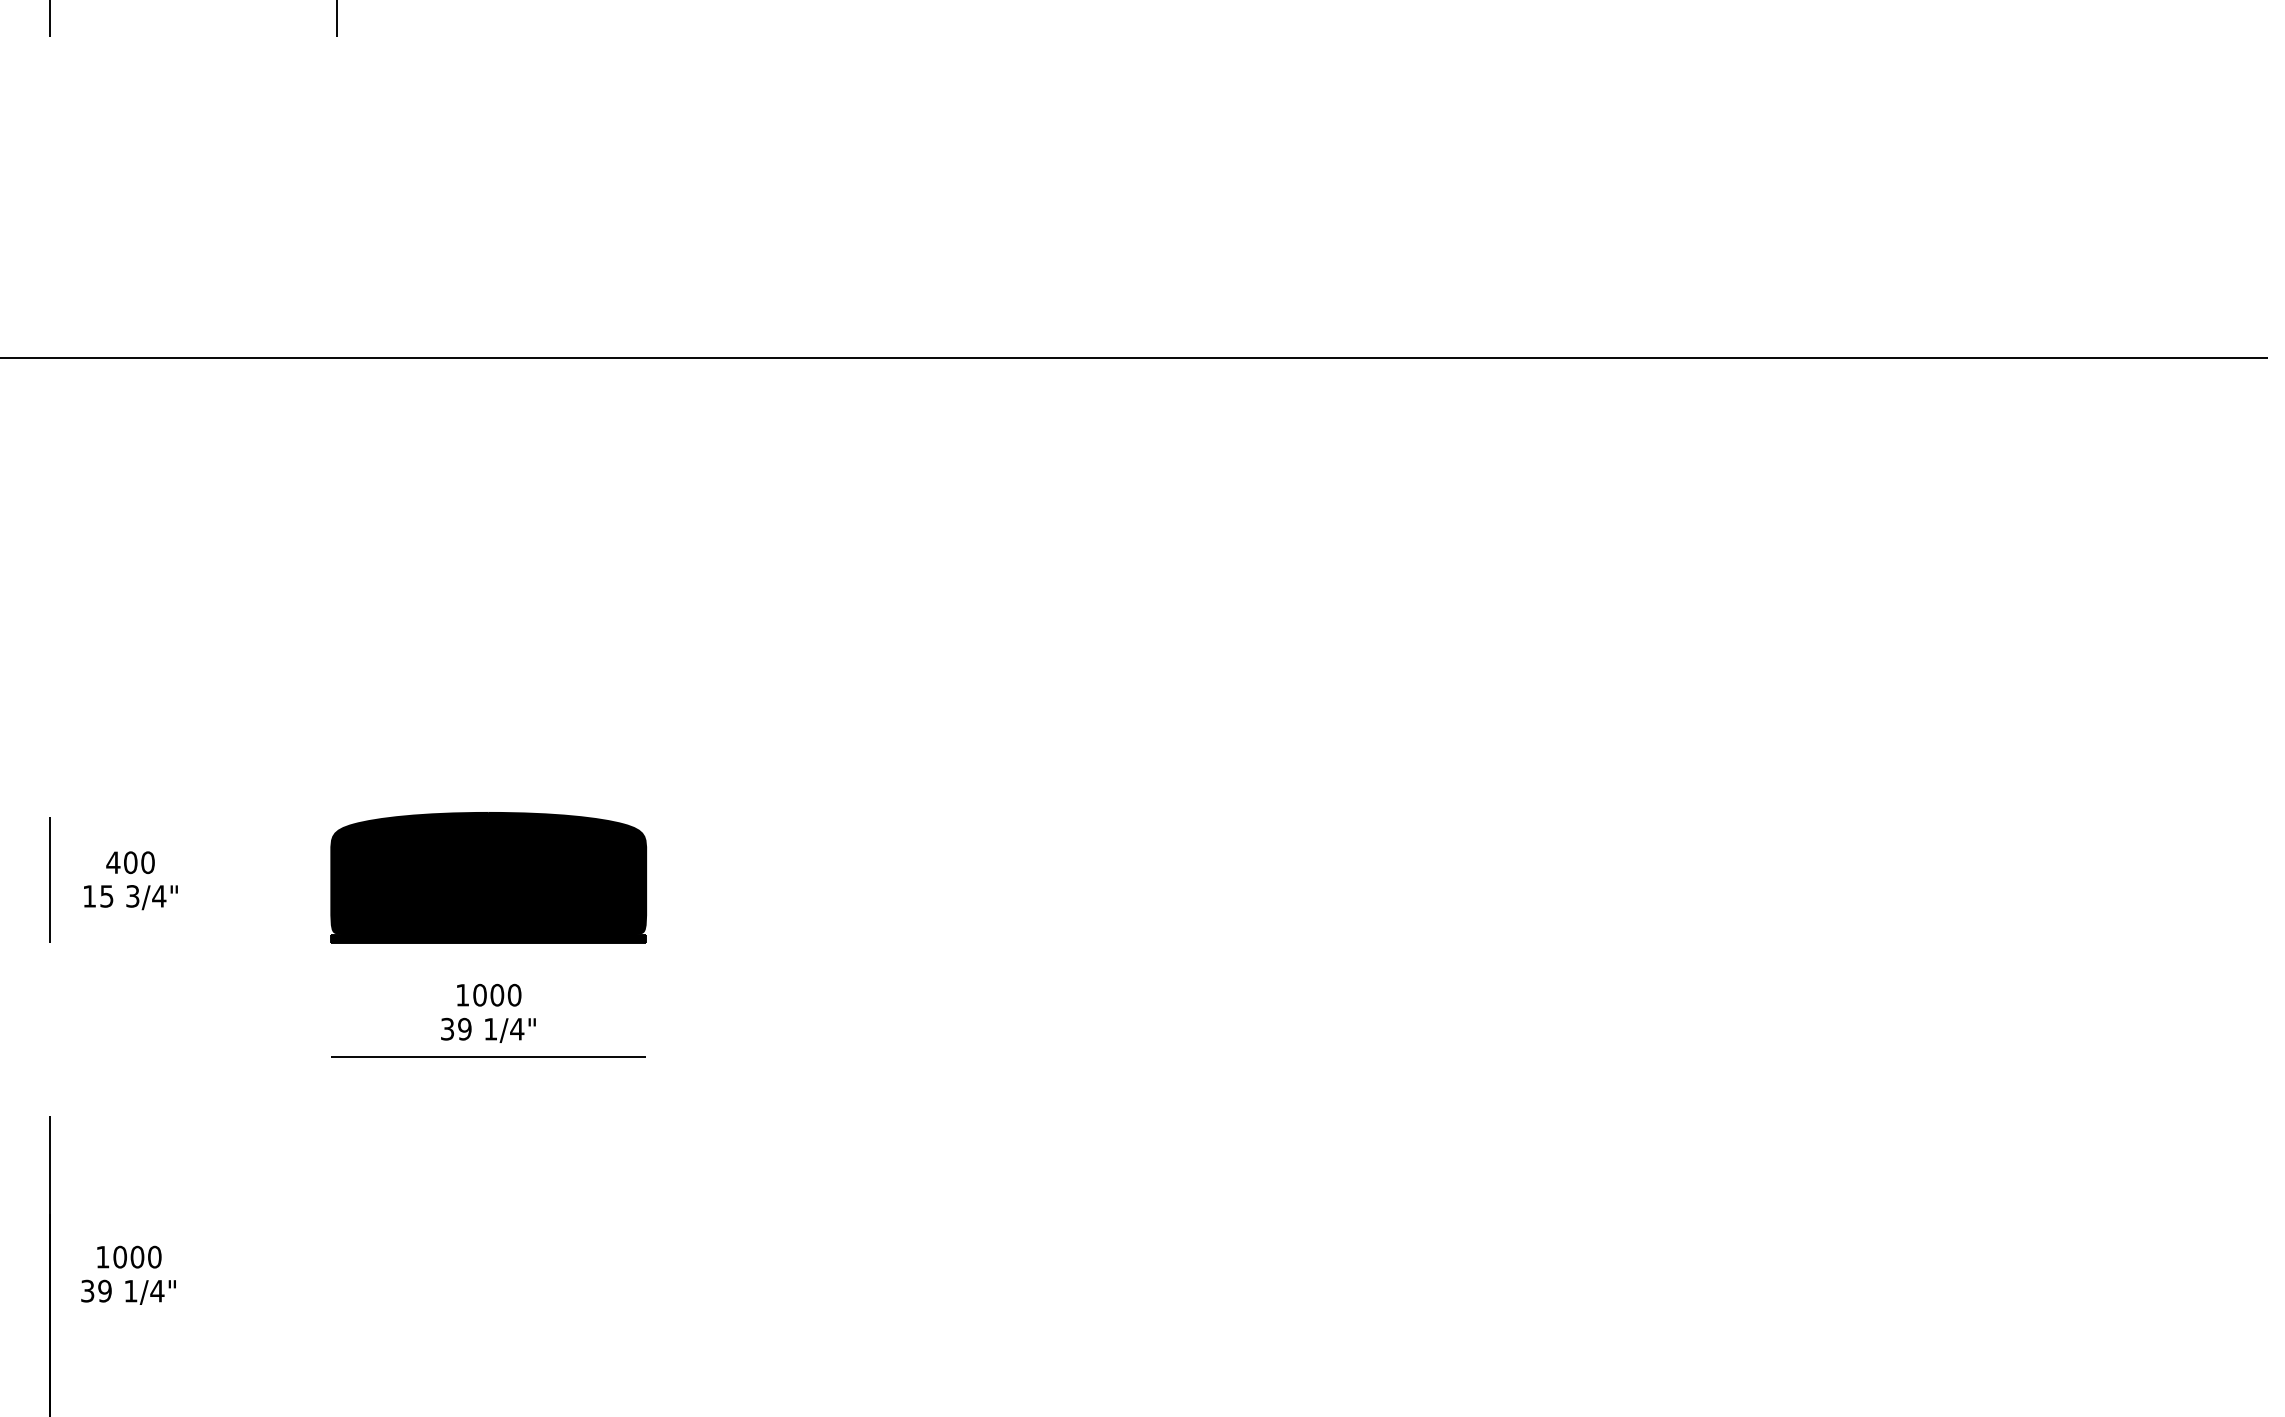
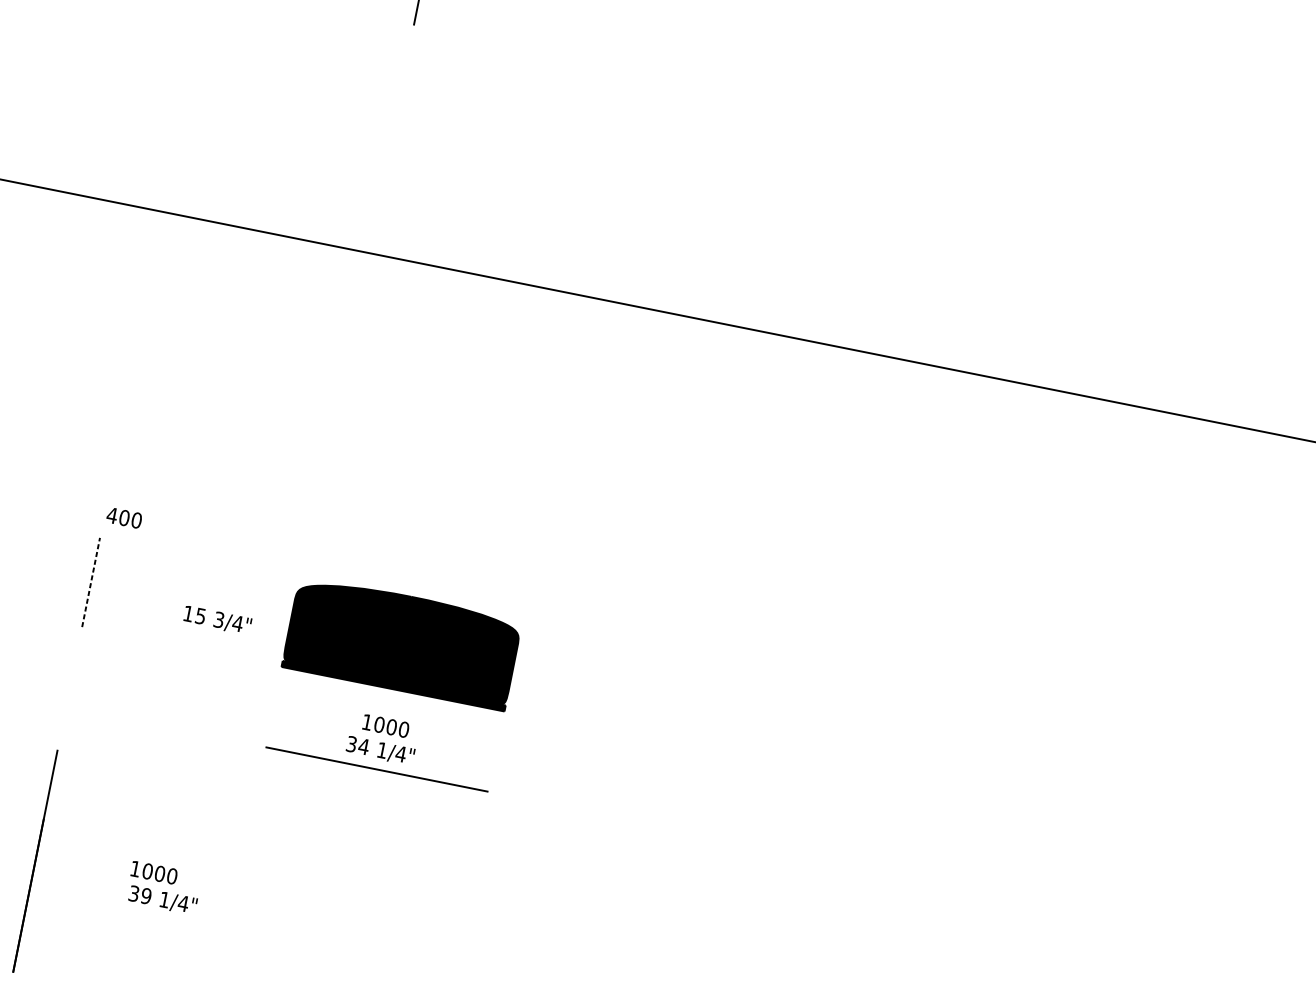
text: (130, 862) -> (124, 517), moved
line: (49, 880) -> (90, 582), solid -> dashed
text: (130, 897) -> (217, 620), moved
text: (464, 1028) -> (363, 746), 39 -> 34
text: (129, 1256) -> (154, 872), moved
text: (128, 1291) -> (162, 899), moved

